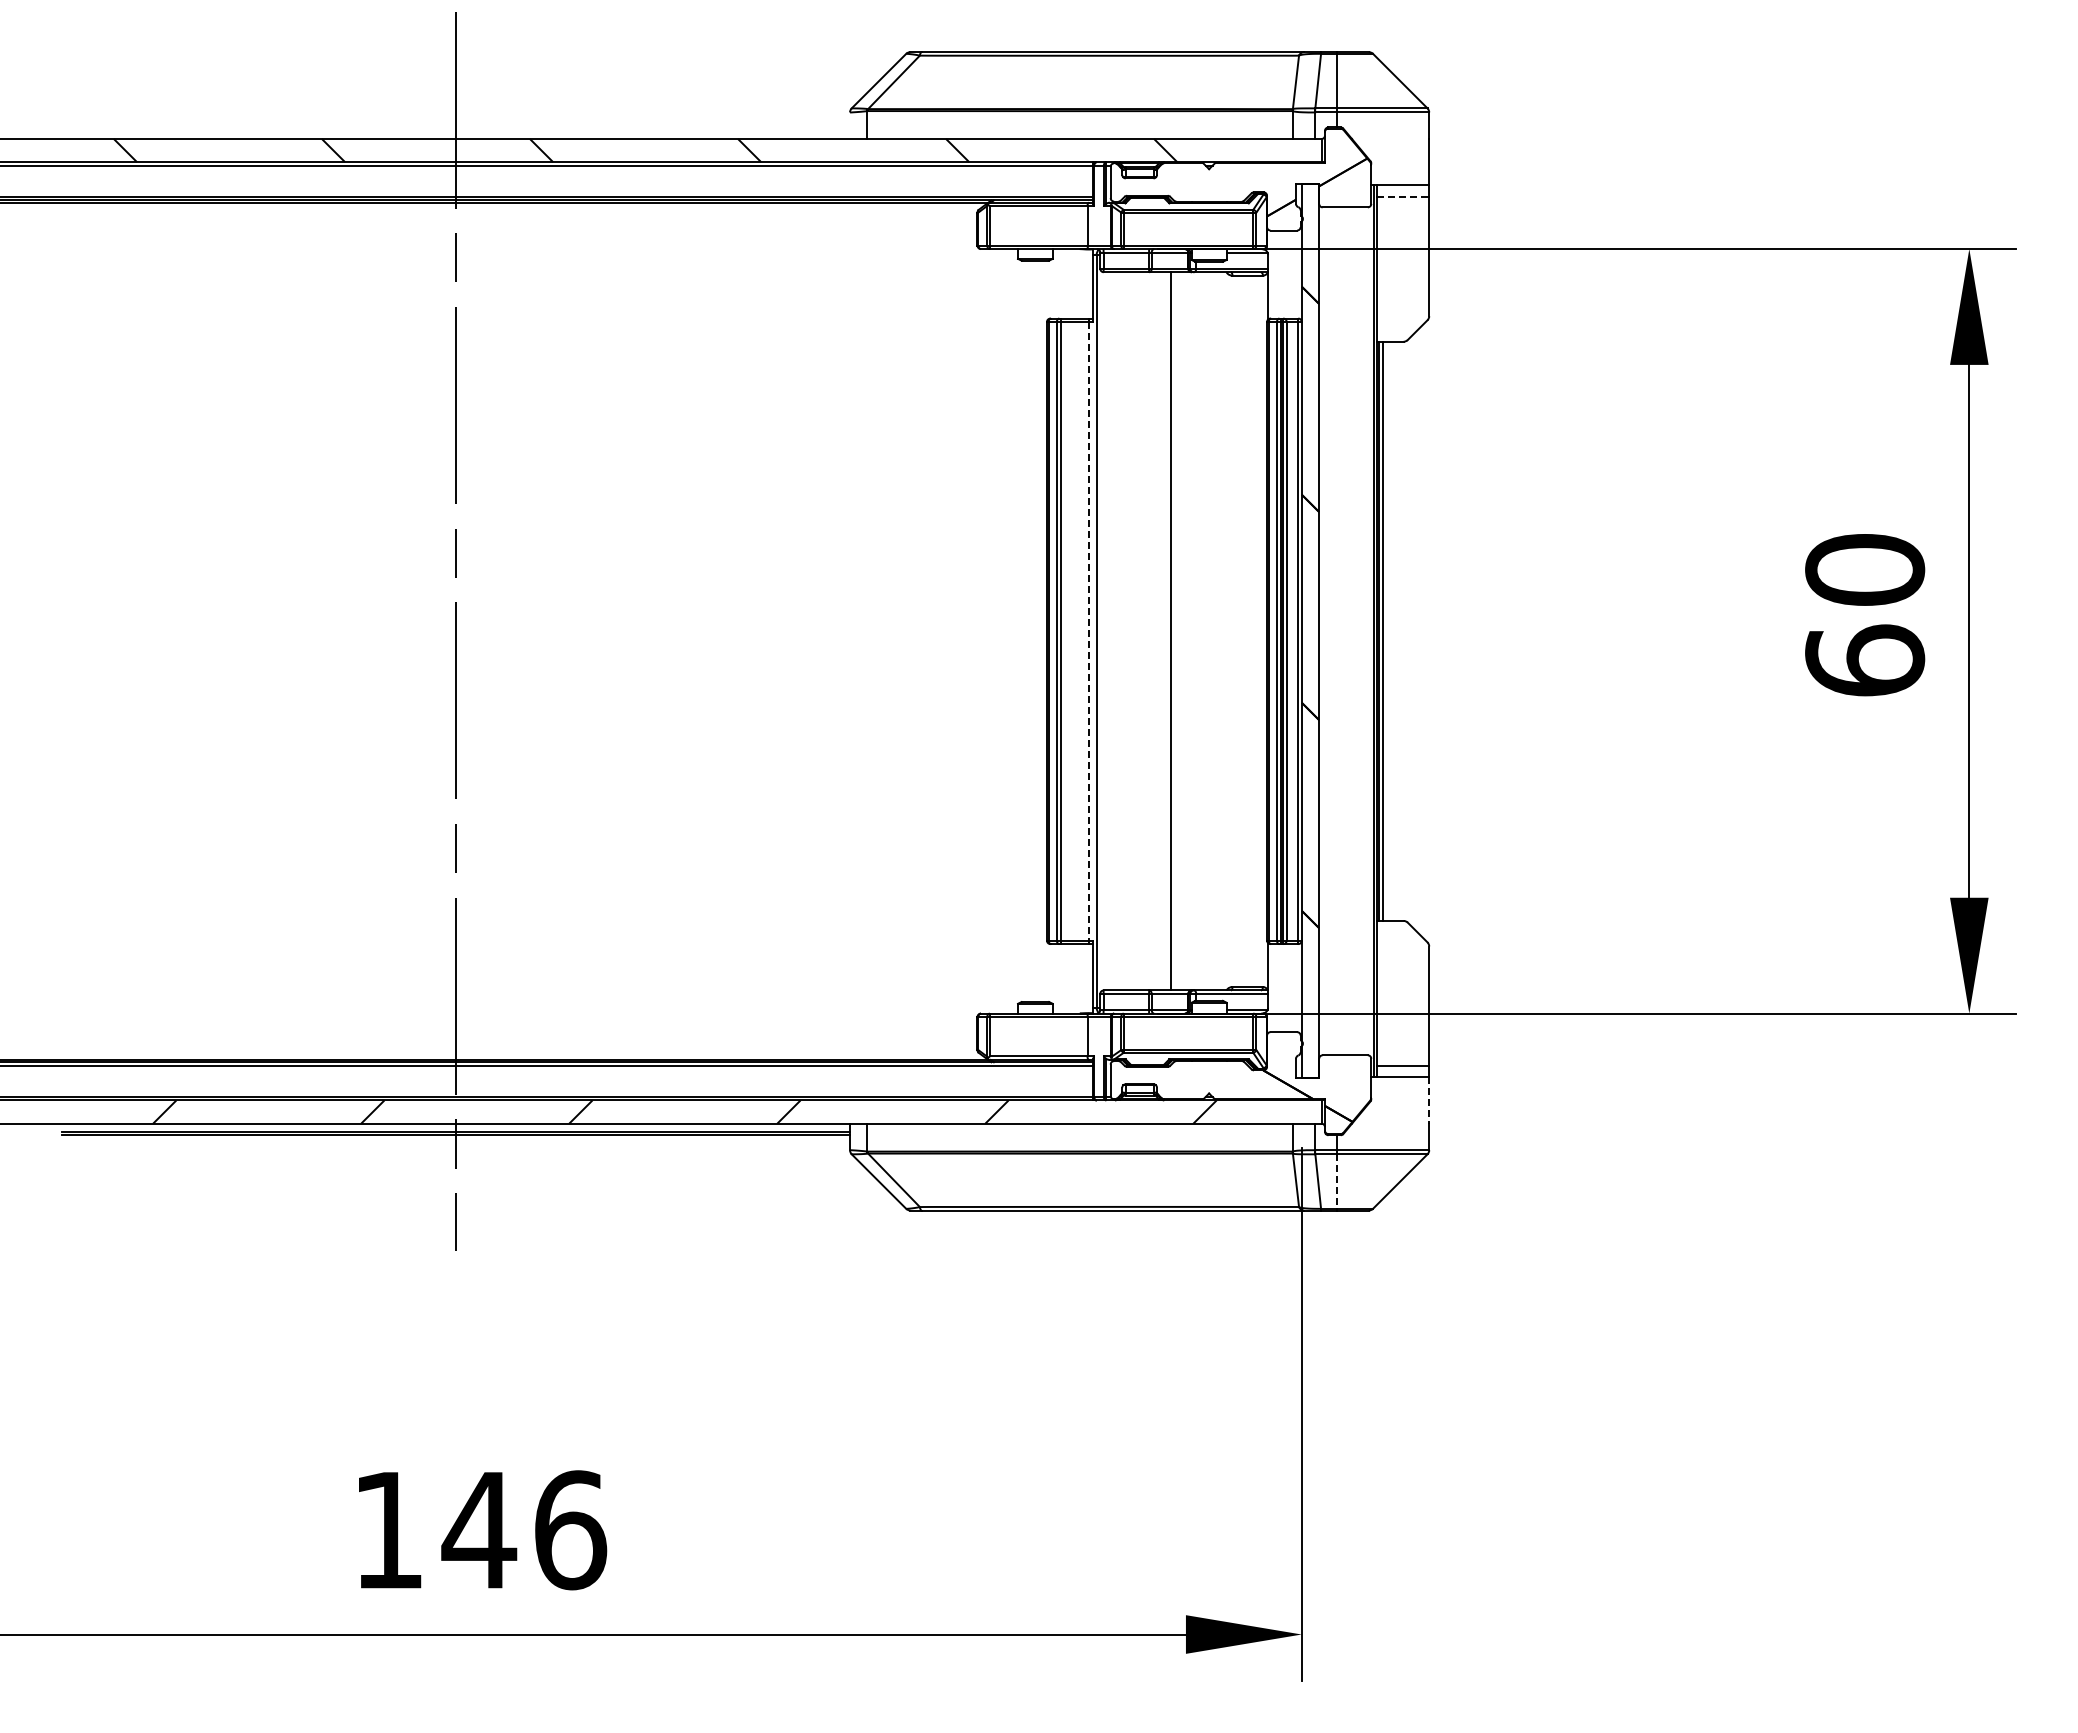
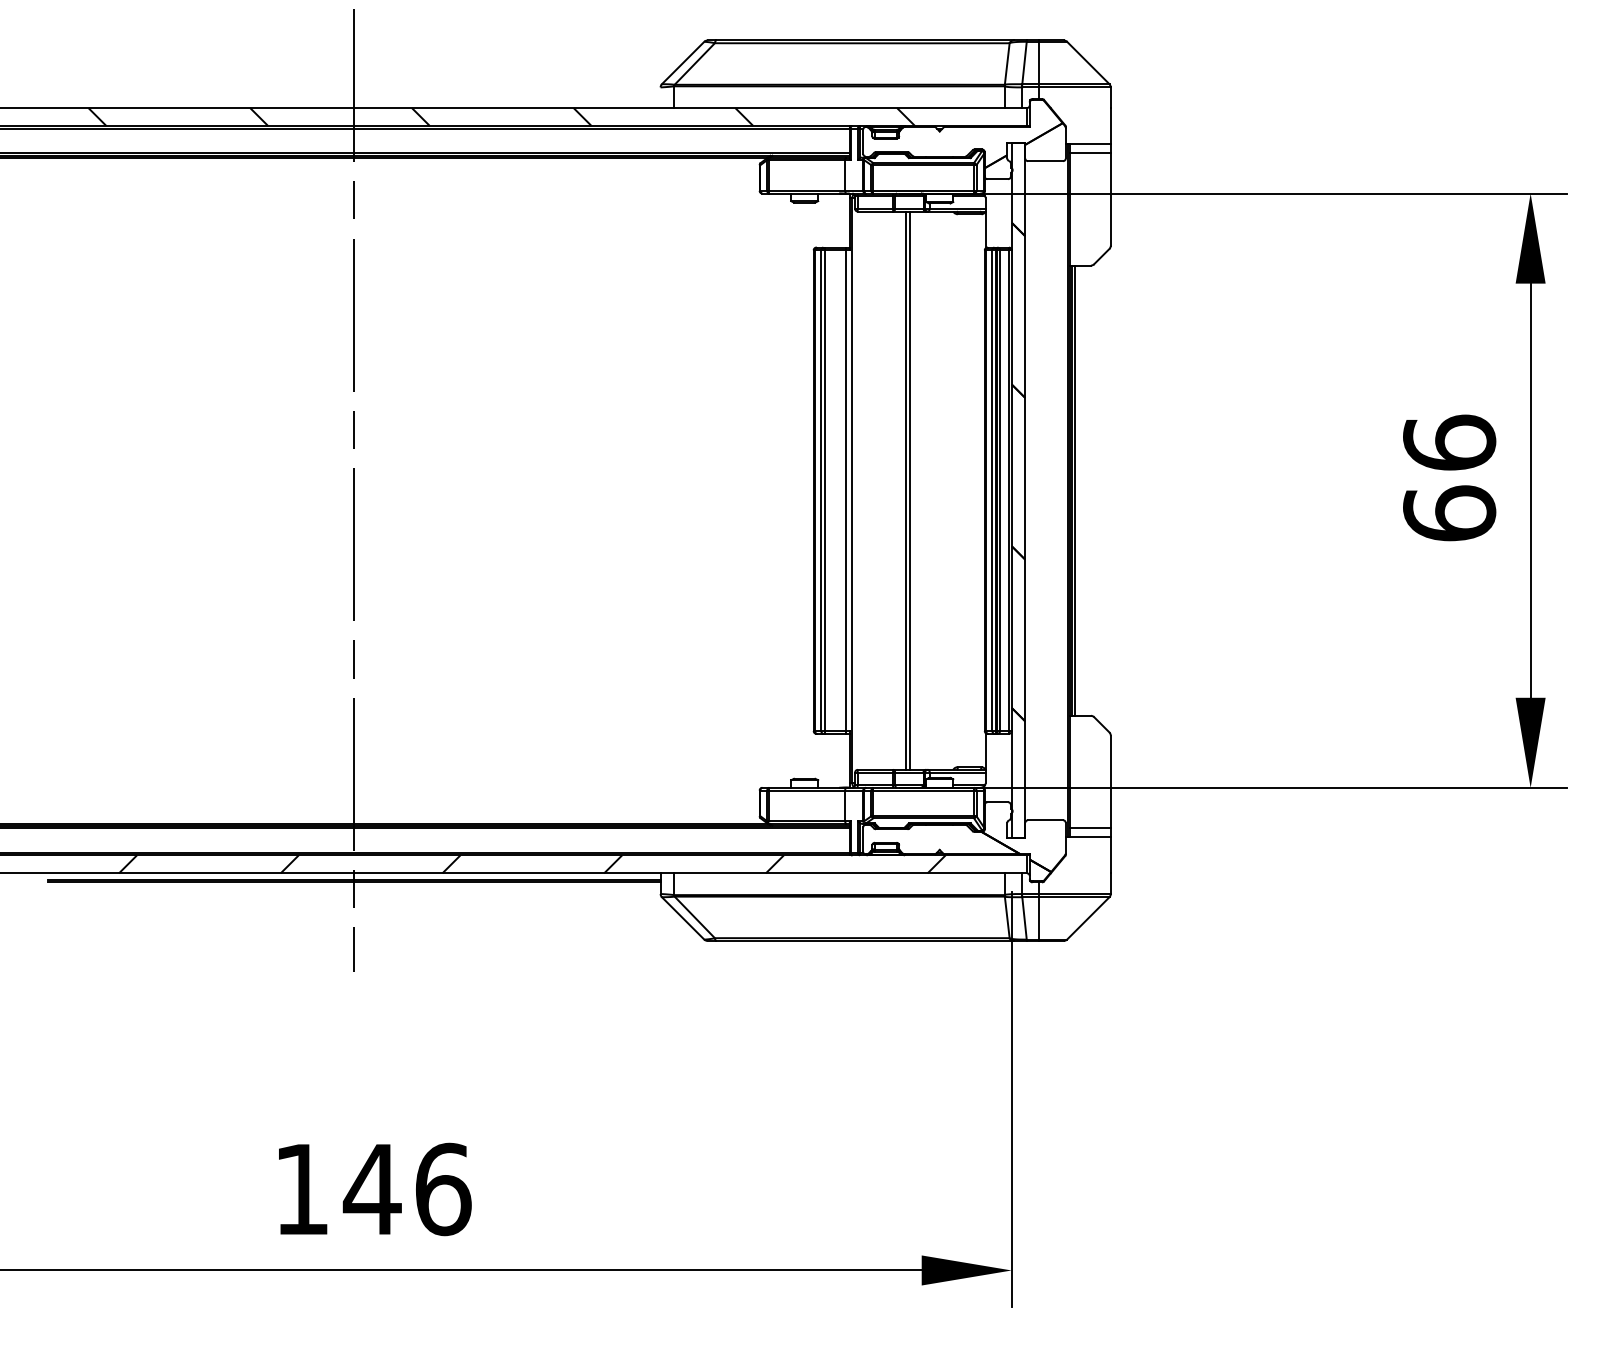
line: (1403, 196) -> (1090, 152), dashed -> solid
text: (1865, 569) -> (1449, 442), 60 -> 66
line: (1088, 631) -> (845, 490), dashed -> solid
line: (1165, 631) -> (905, 490), added
line: (1429, 1100) -> (1111, 855), dashed -> solid
line: (1336, 1182) -> (1038, 919), dashed -> solid

